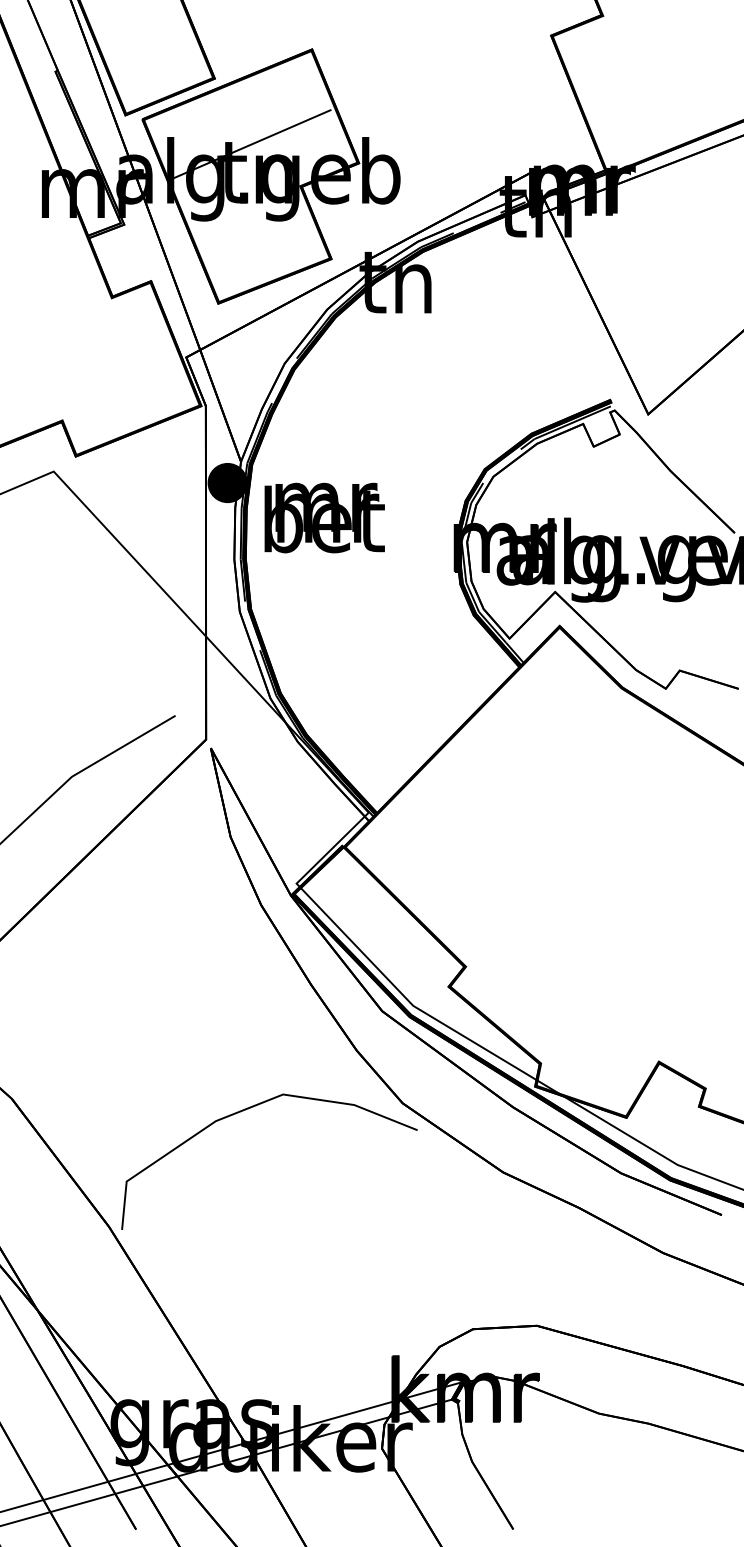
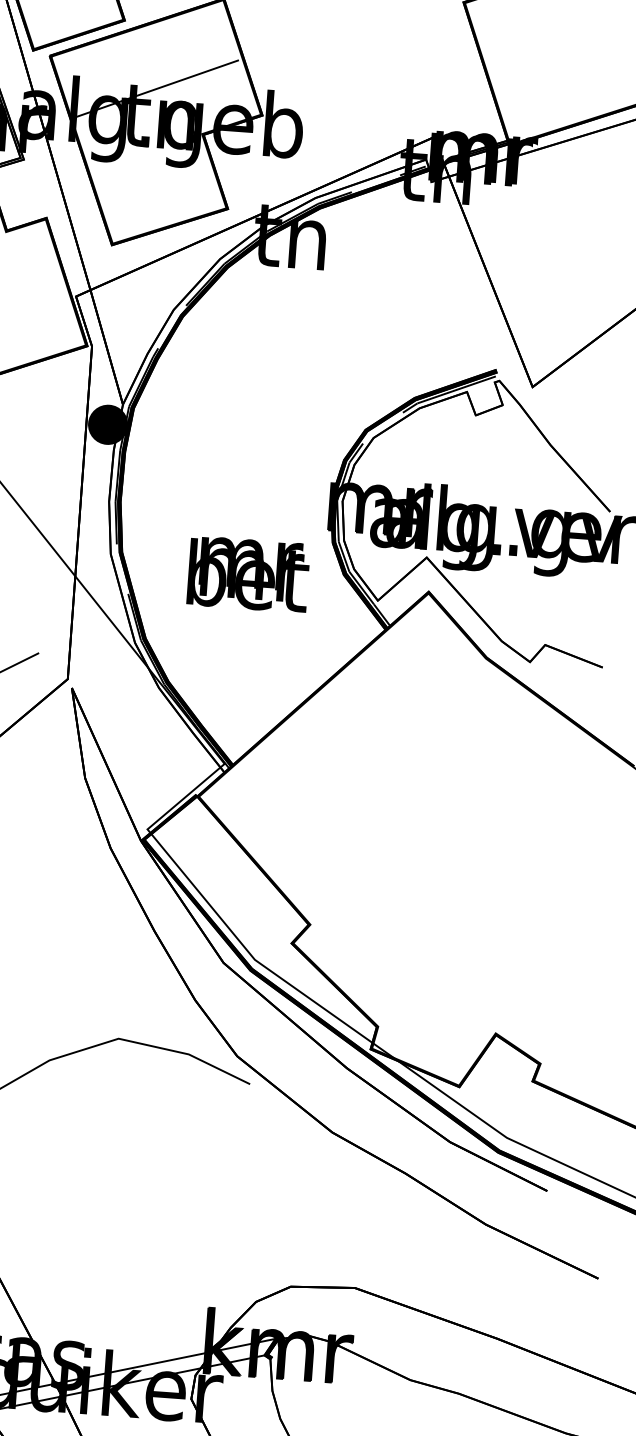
text: (324, 517) -> (248, 573), moved

